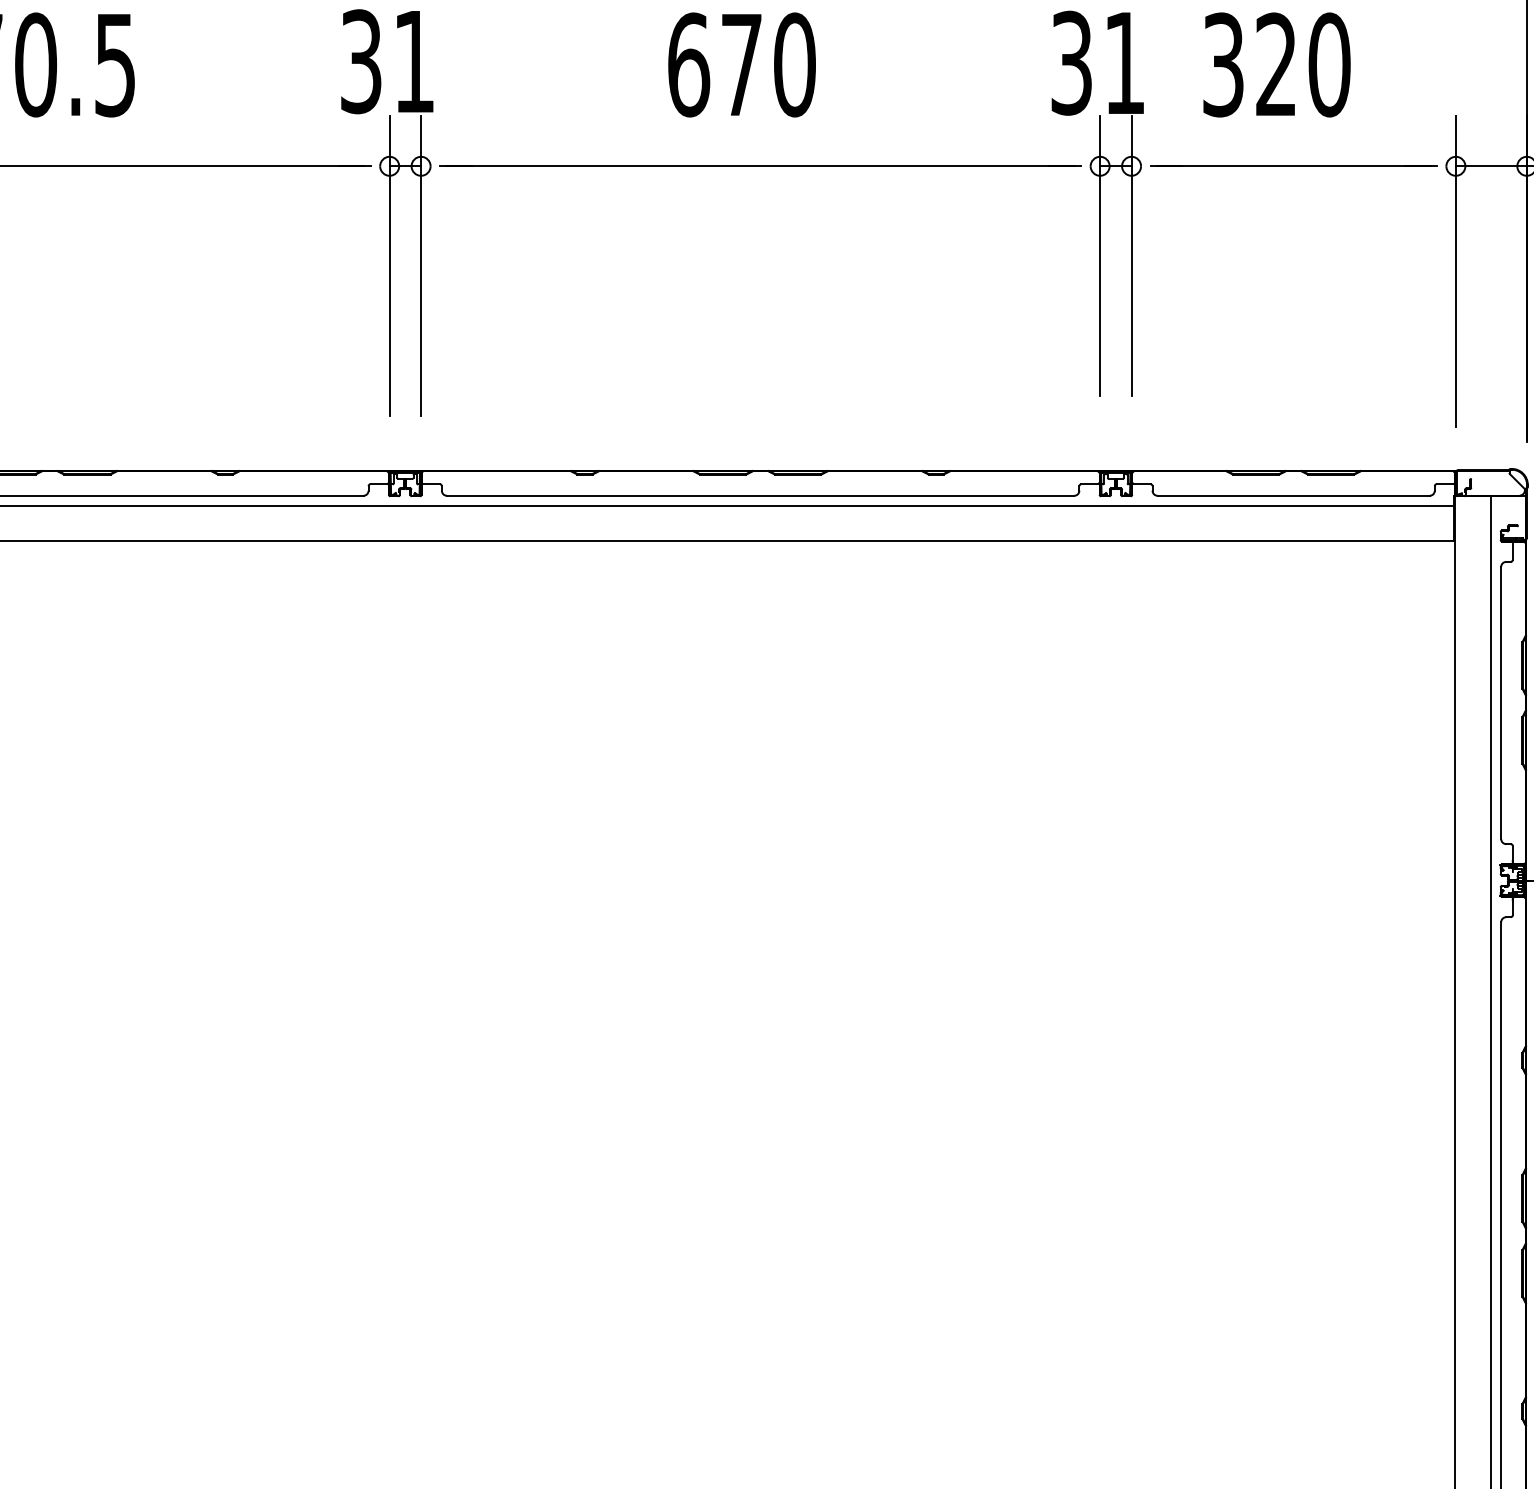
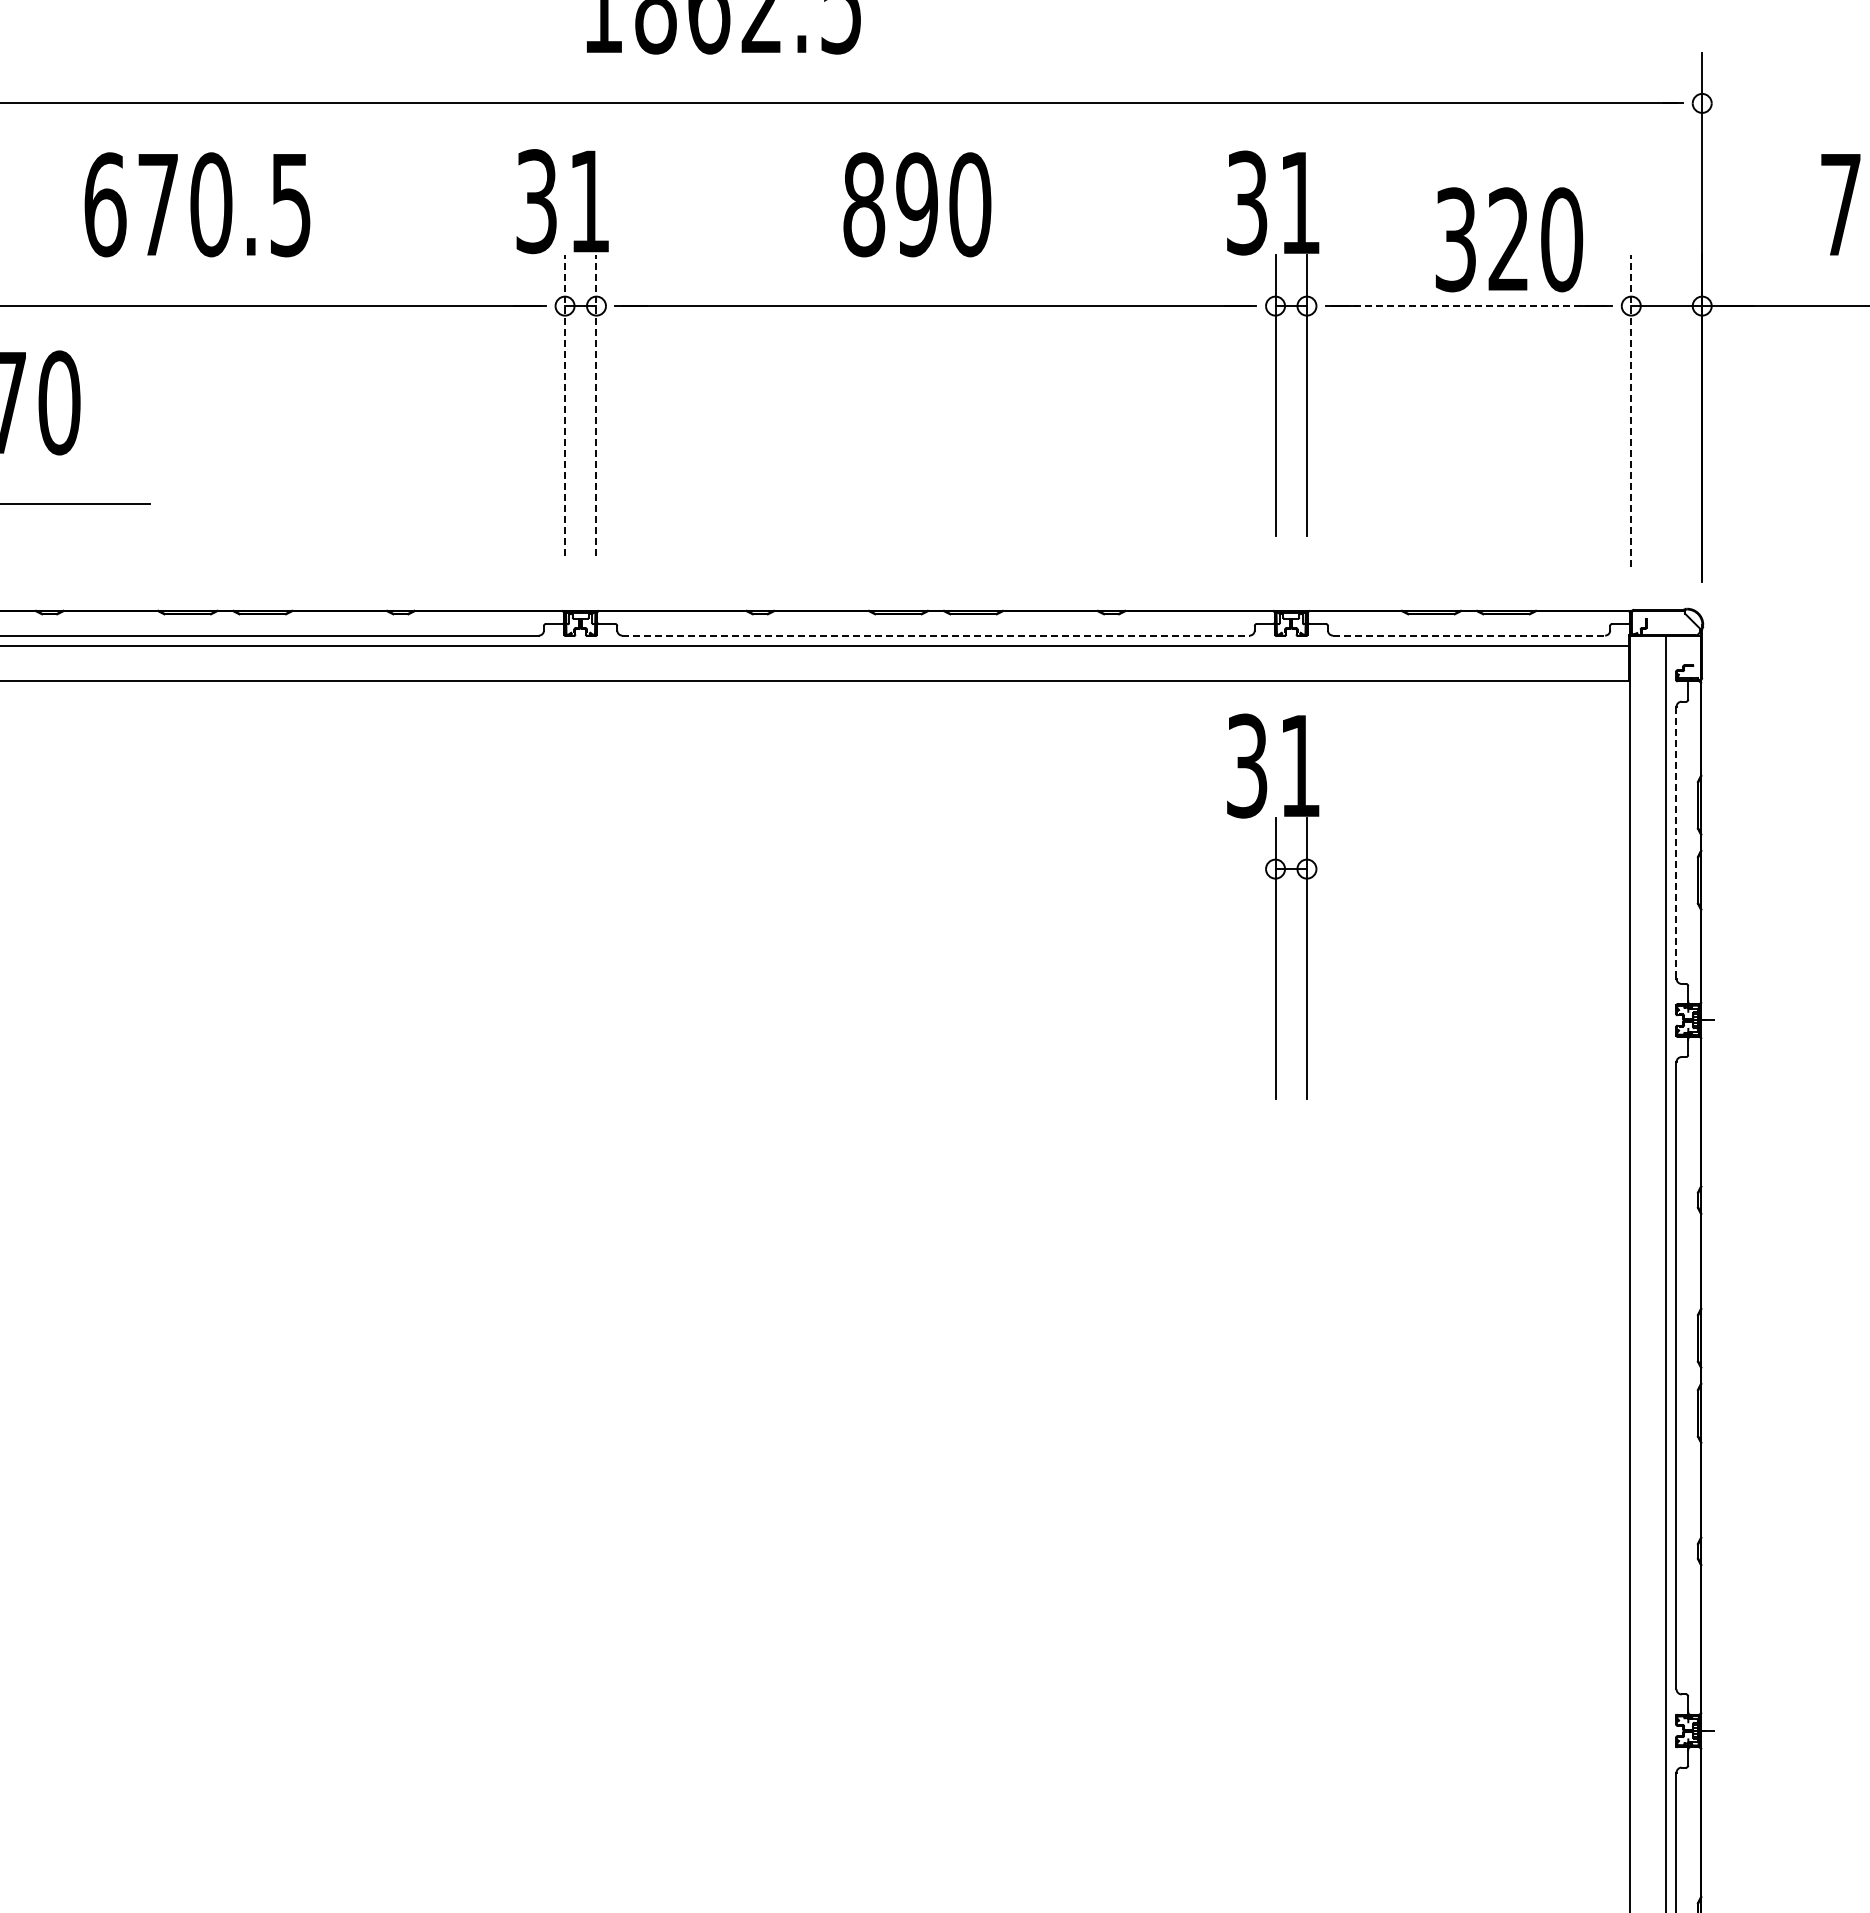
text: (715, 64) -> (890, 204), 670 -> 890
text: (1277, 64) -> (1509, 239), moved
line: (1294, 166) -> (1469, 306), solid -> dashed
line: (390, 265) -> (565, 405), solid -> dashed
line: (421, 265) -> (596, 405), solid -> dashed
line: (1456, 271) -> (1631, 411), solid -> dashed
line: (761, 496) -> (936, 636), solid -> dashed
line: (1294, 496) -> (1469, 636), solid -> dashed
line: (1501, 703) -> (1676, 843), solid -> dashed
part: (1098, 766) -> (1273, 906), added

